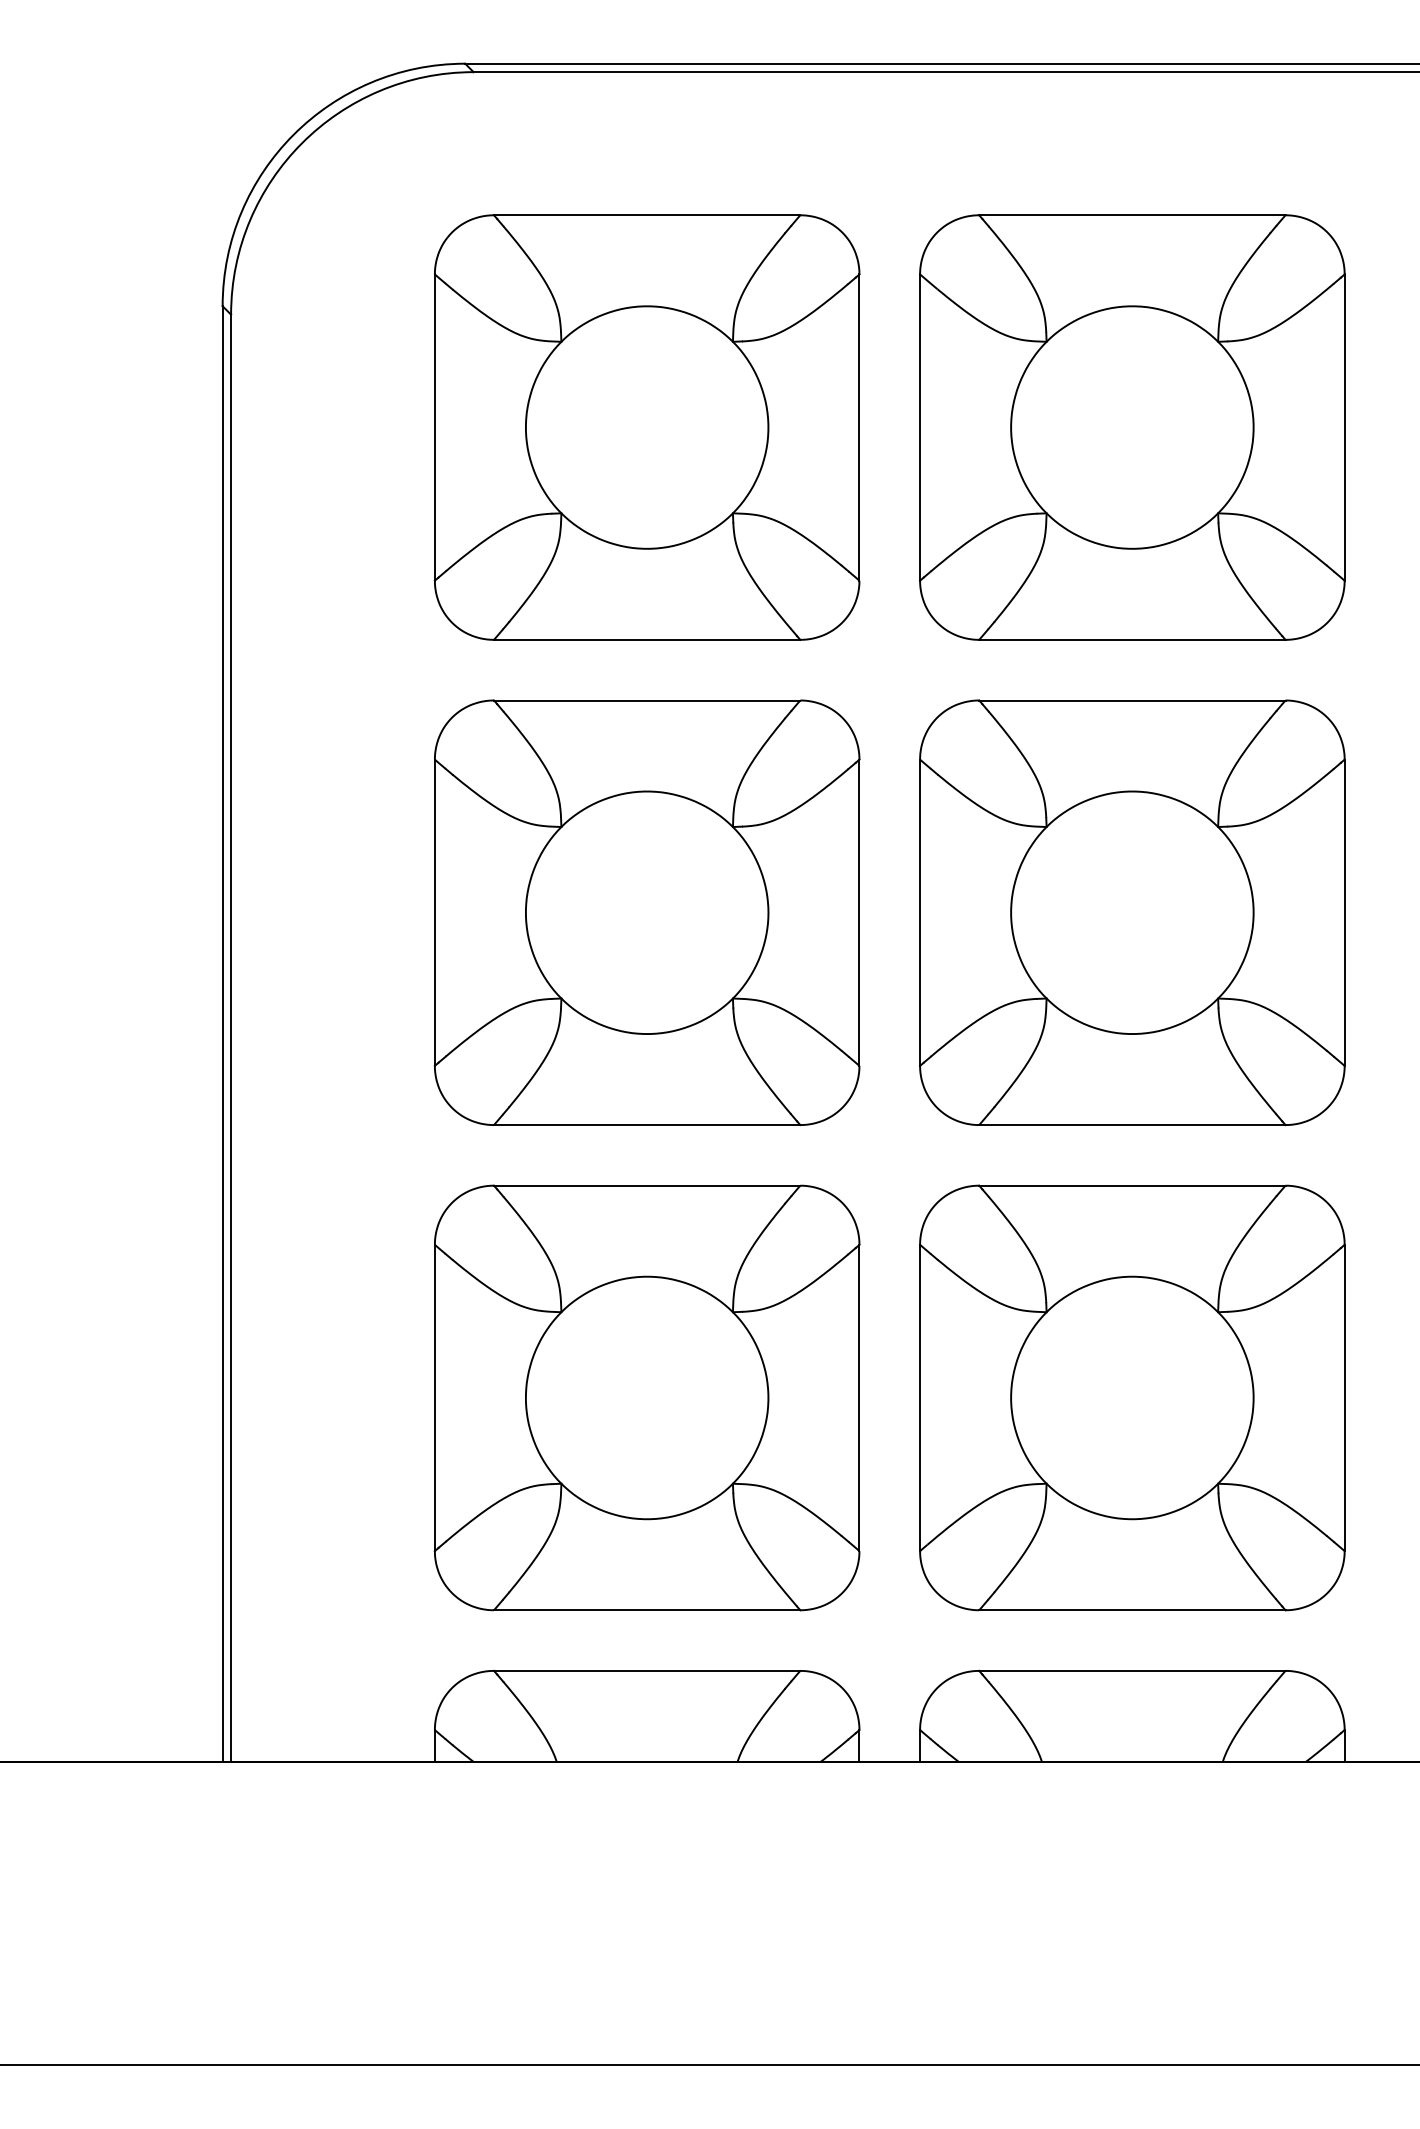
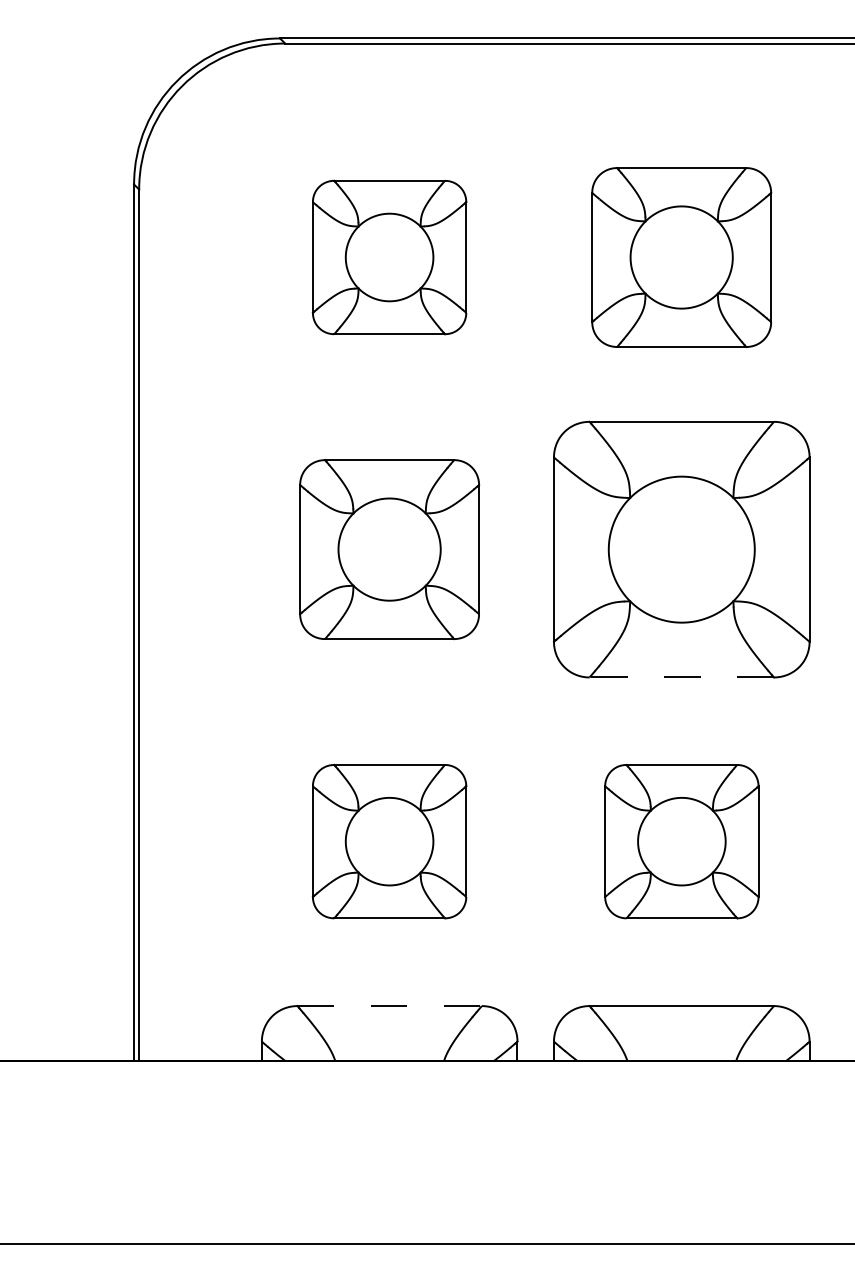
part: (646, 427) -> (389, 257), size x0.6
part: (1131, 427) -> (681, 257), size x0.7
part: (646, 912) -> (389, 549), size x0.7
line: (1131, 1125) -> (681, 677), solid -> dashed
part: (646, 1397) -> (389, 841), size x0.6
part: (1131, 1397) -> (681, 841), size x0.6
line: (648, 1671) -> (390, 1006), solid -> dashed

